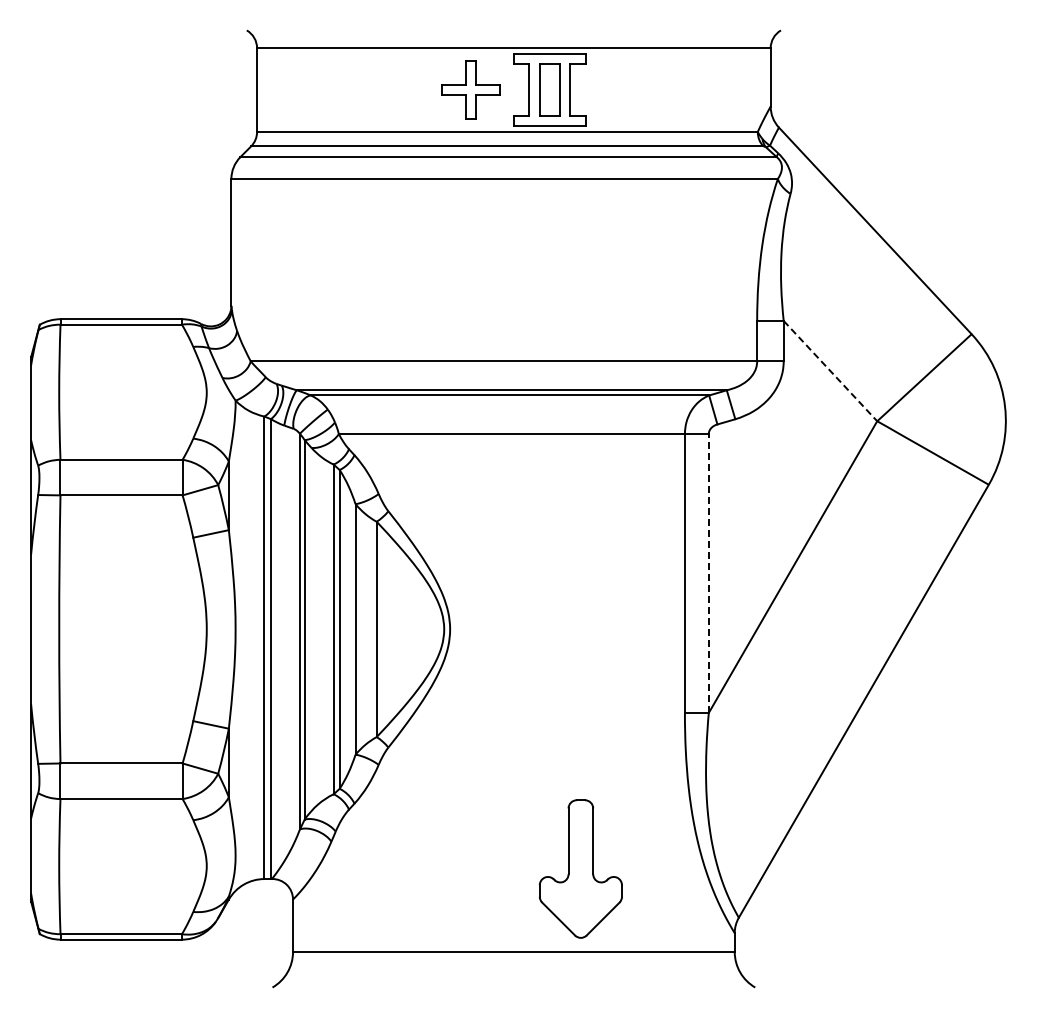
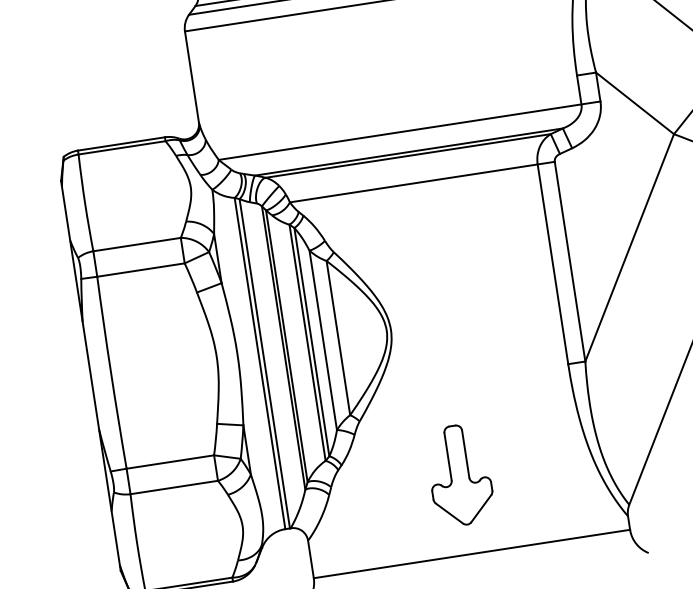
line: (830, 371) -> (635, 103), dashed -> solid
line: (708, 573) -> (569, 261), dashed -> solid
part: (580, 868) -> (459, 474), moved

